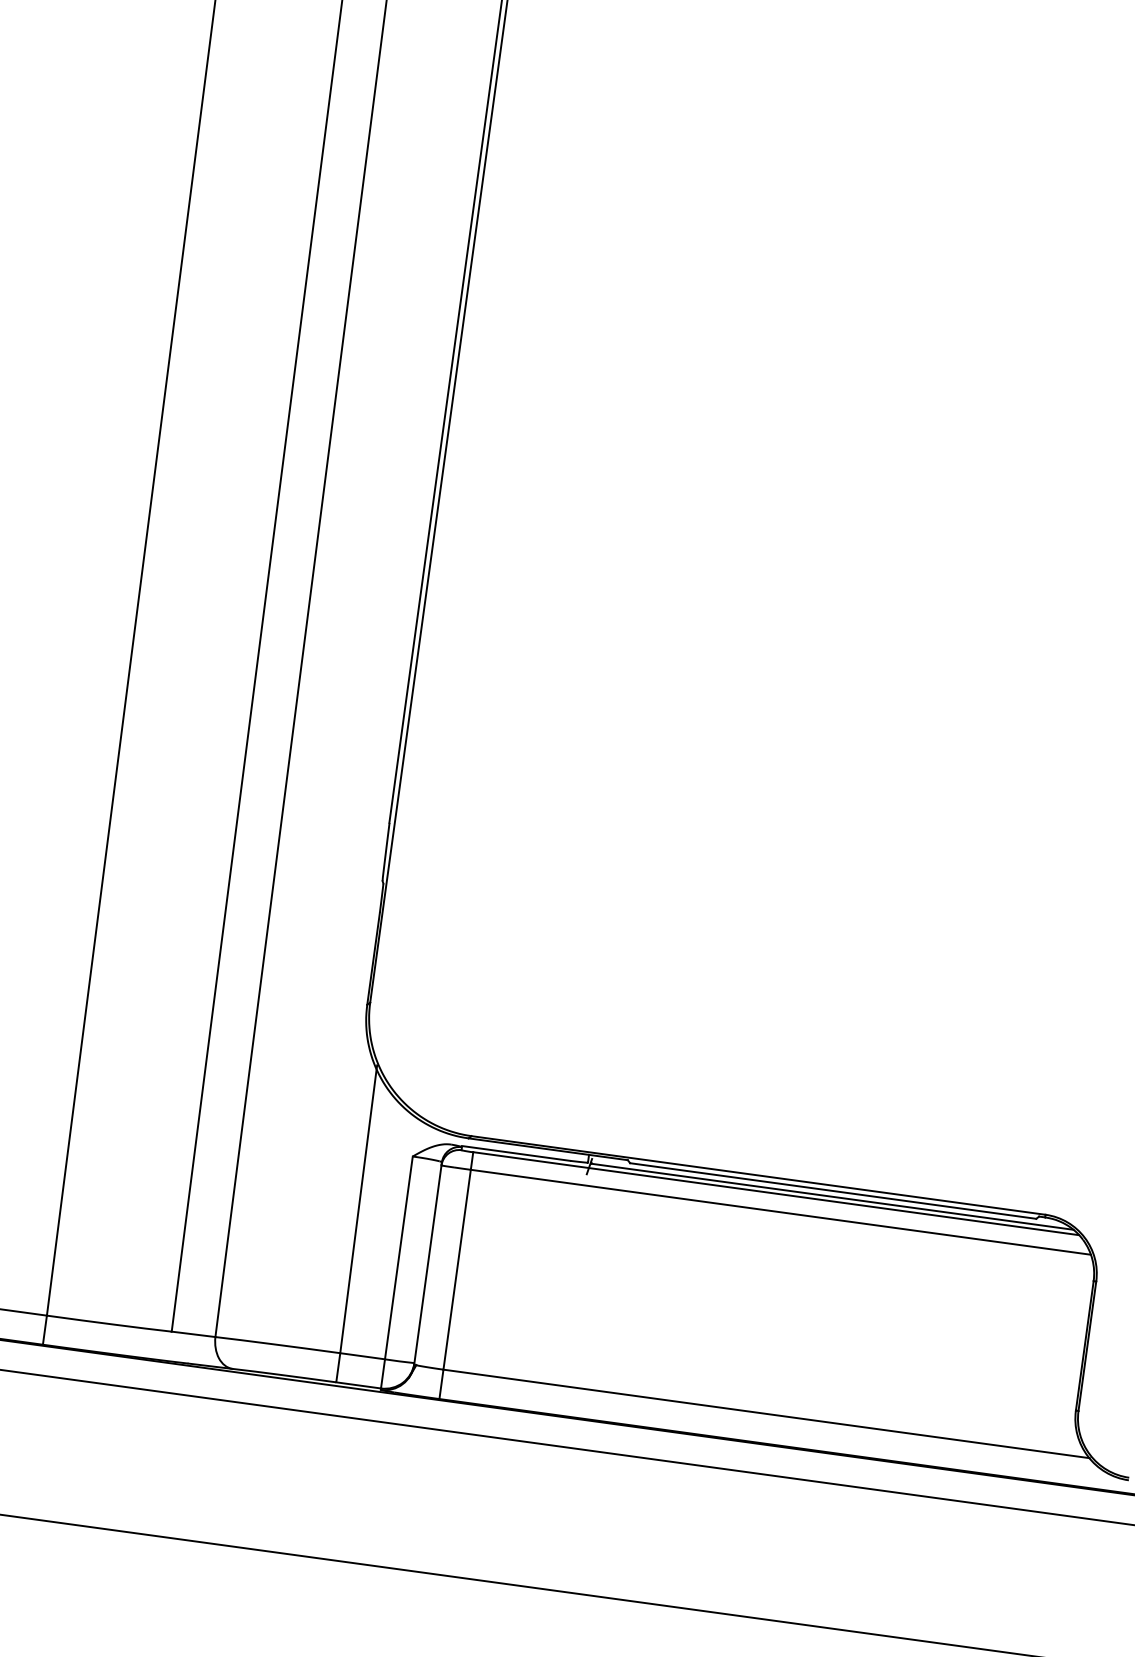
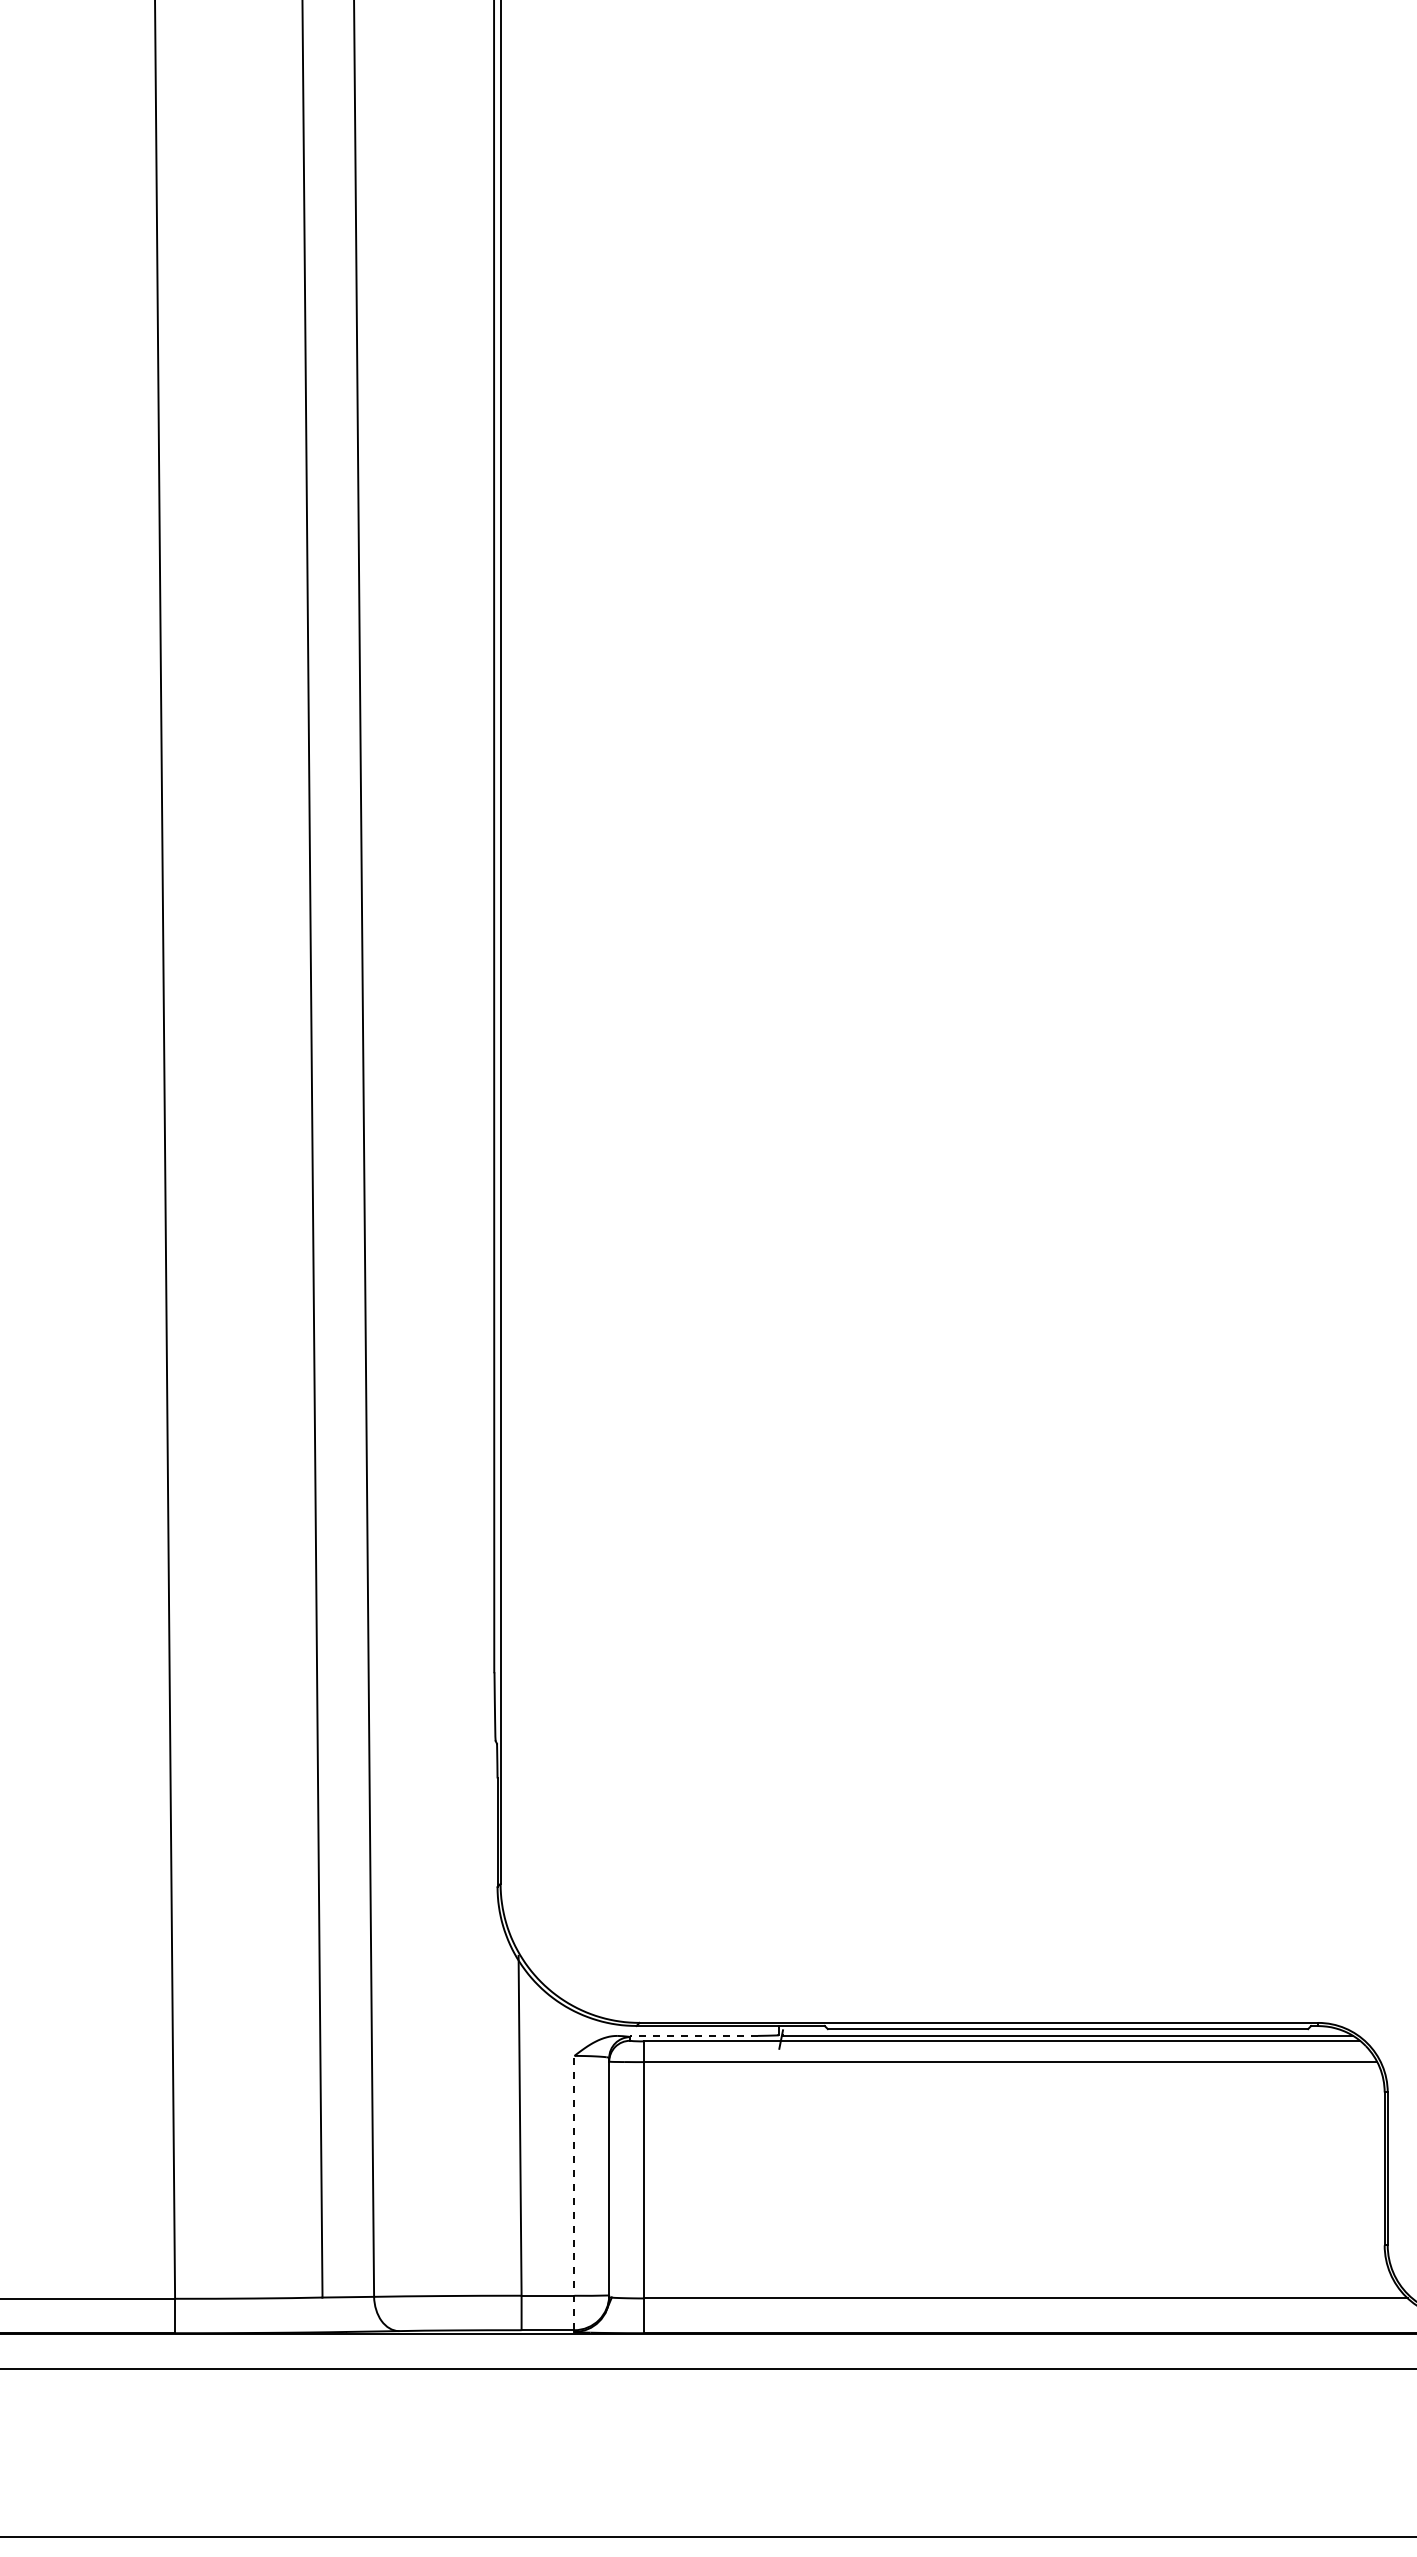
line: (515, 1153) -> (693, 2035), solid -> dashed
line: (396, 1272) -> (574, 2192), solid -> dashed

